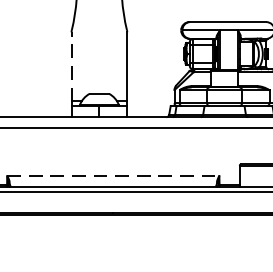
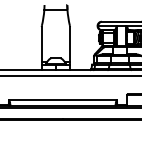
line: (71, 66) -> (41, 44), dashed -> solid
line: (114, 176) -> (63, 100), dashed -> solid

